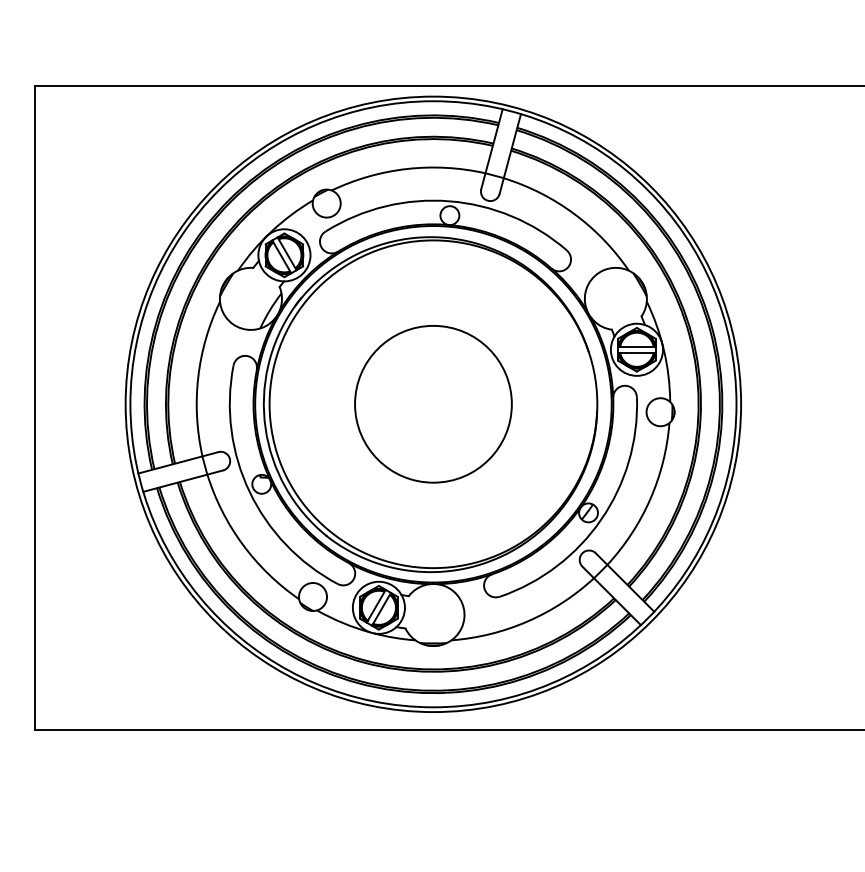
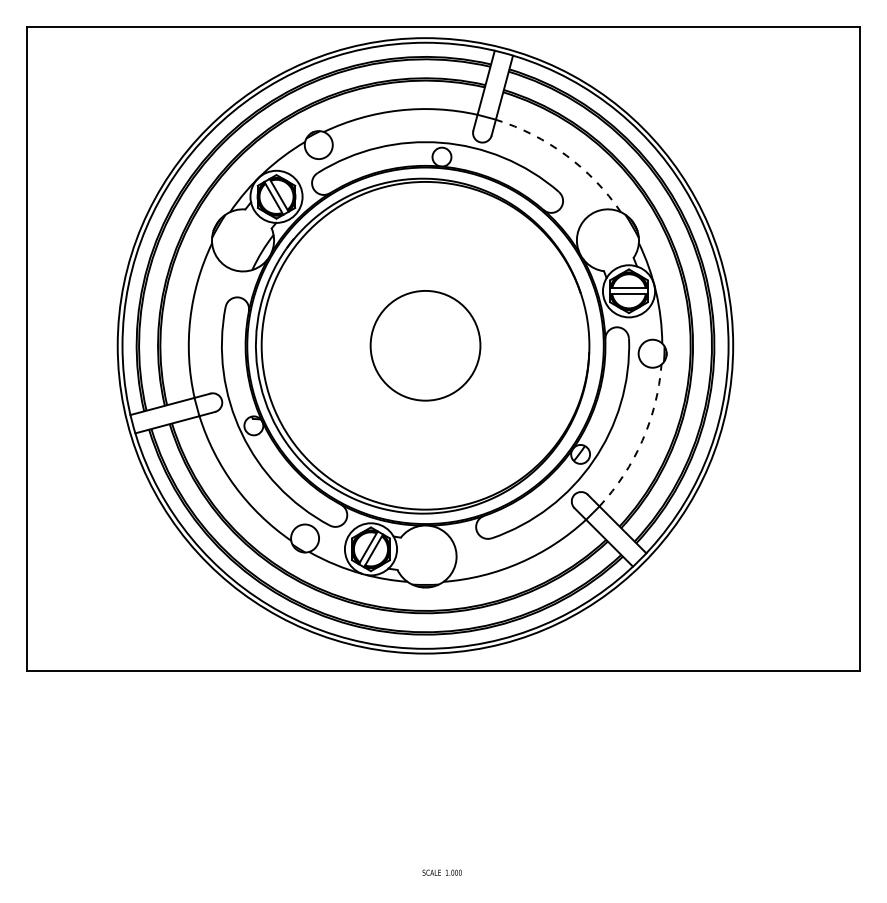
arc: (574, 213) -> (566, 155), solid -> dashed
circle: (433, 403) -> (425, 345), size x0.7
arc: (650, 498) -> (642, 440), solid -> dashed

